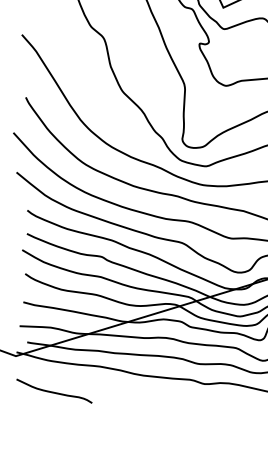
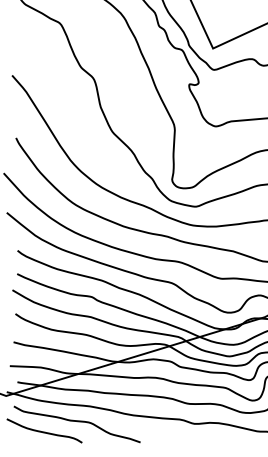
curve: (87, 382) -> (77, 422), added

